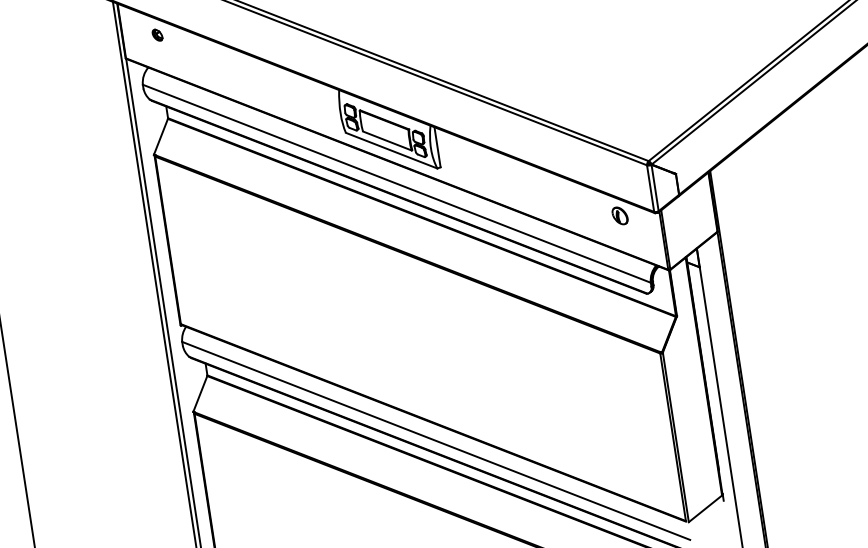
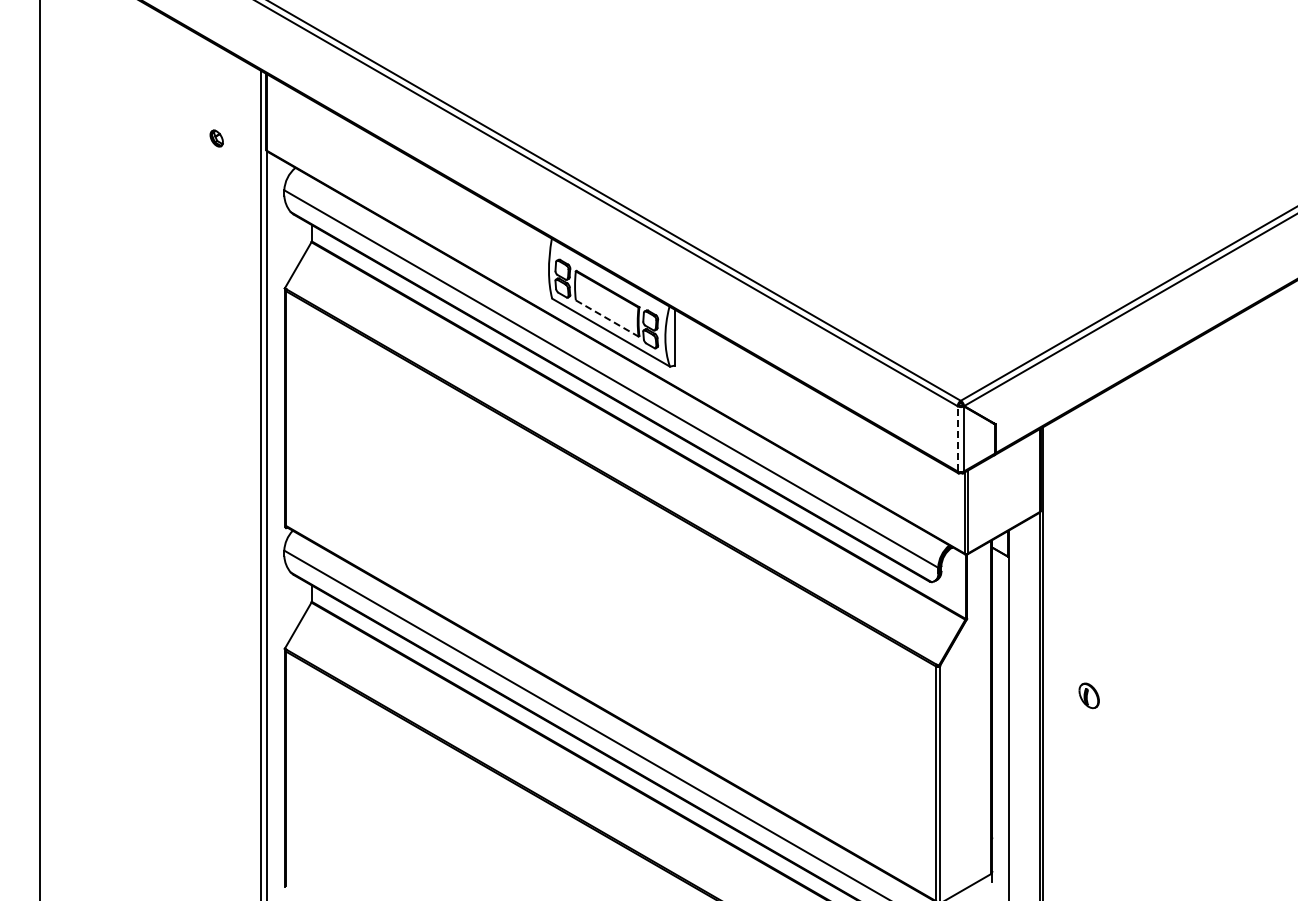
part: (157, 35) -> (216, 138), moved
line: (387, 140) -> (607, 318), solid -> dashed
line: (650, 188) -> (957, 438), solid -> dashed
part: (619, 215) -> (1088, 695), moved

